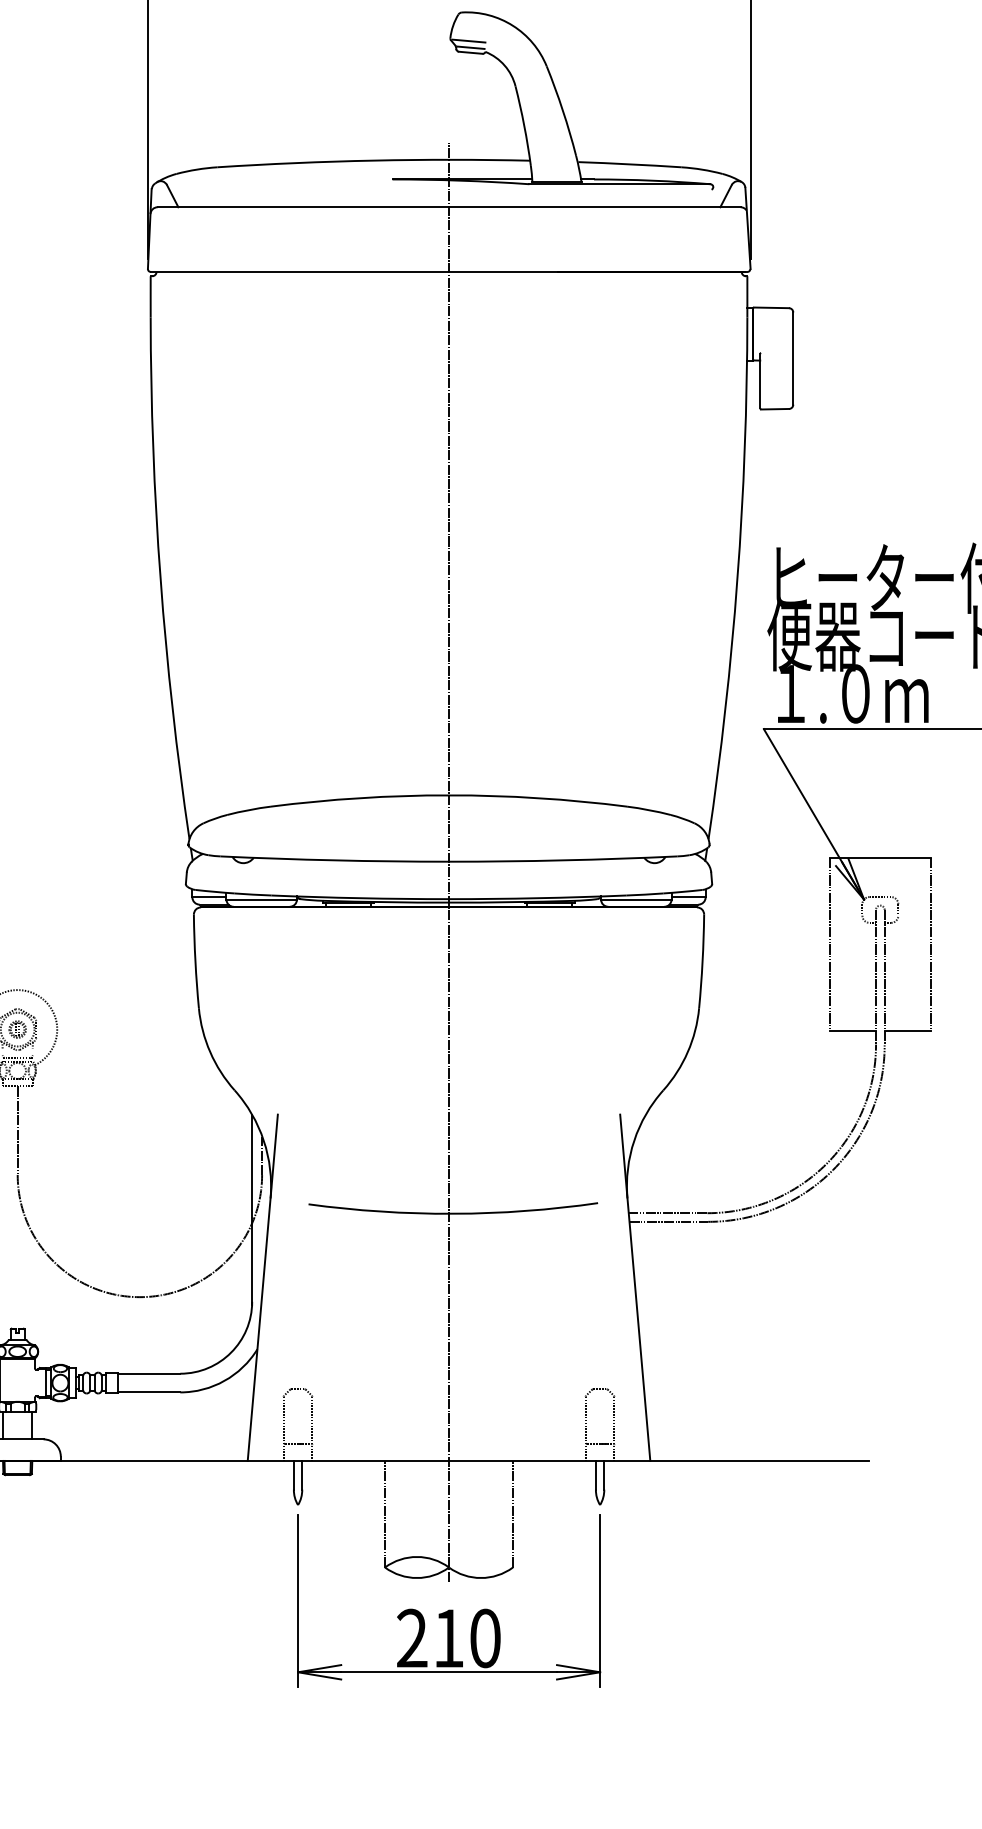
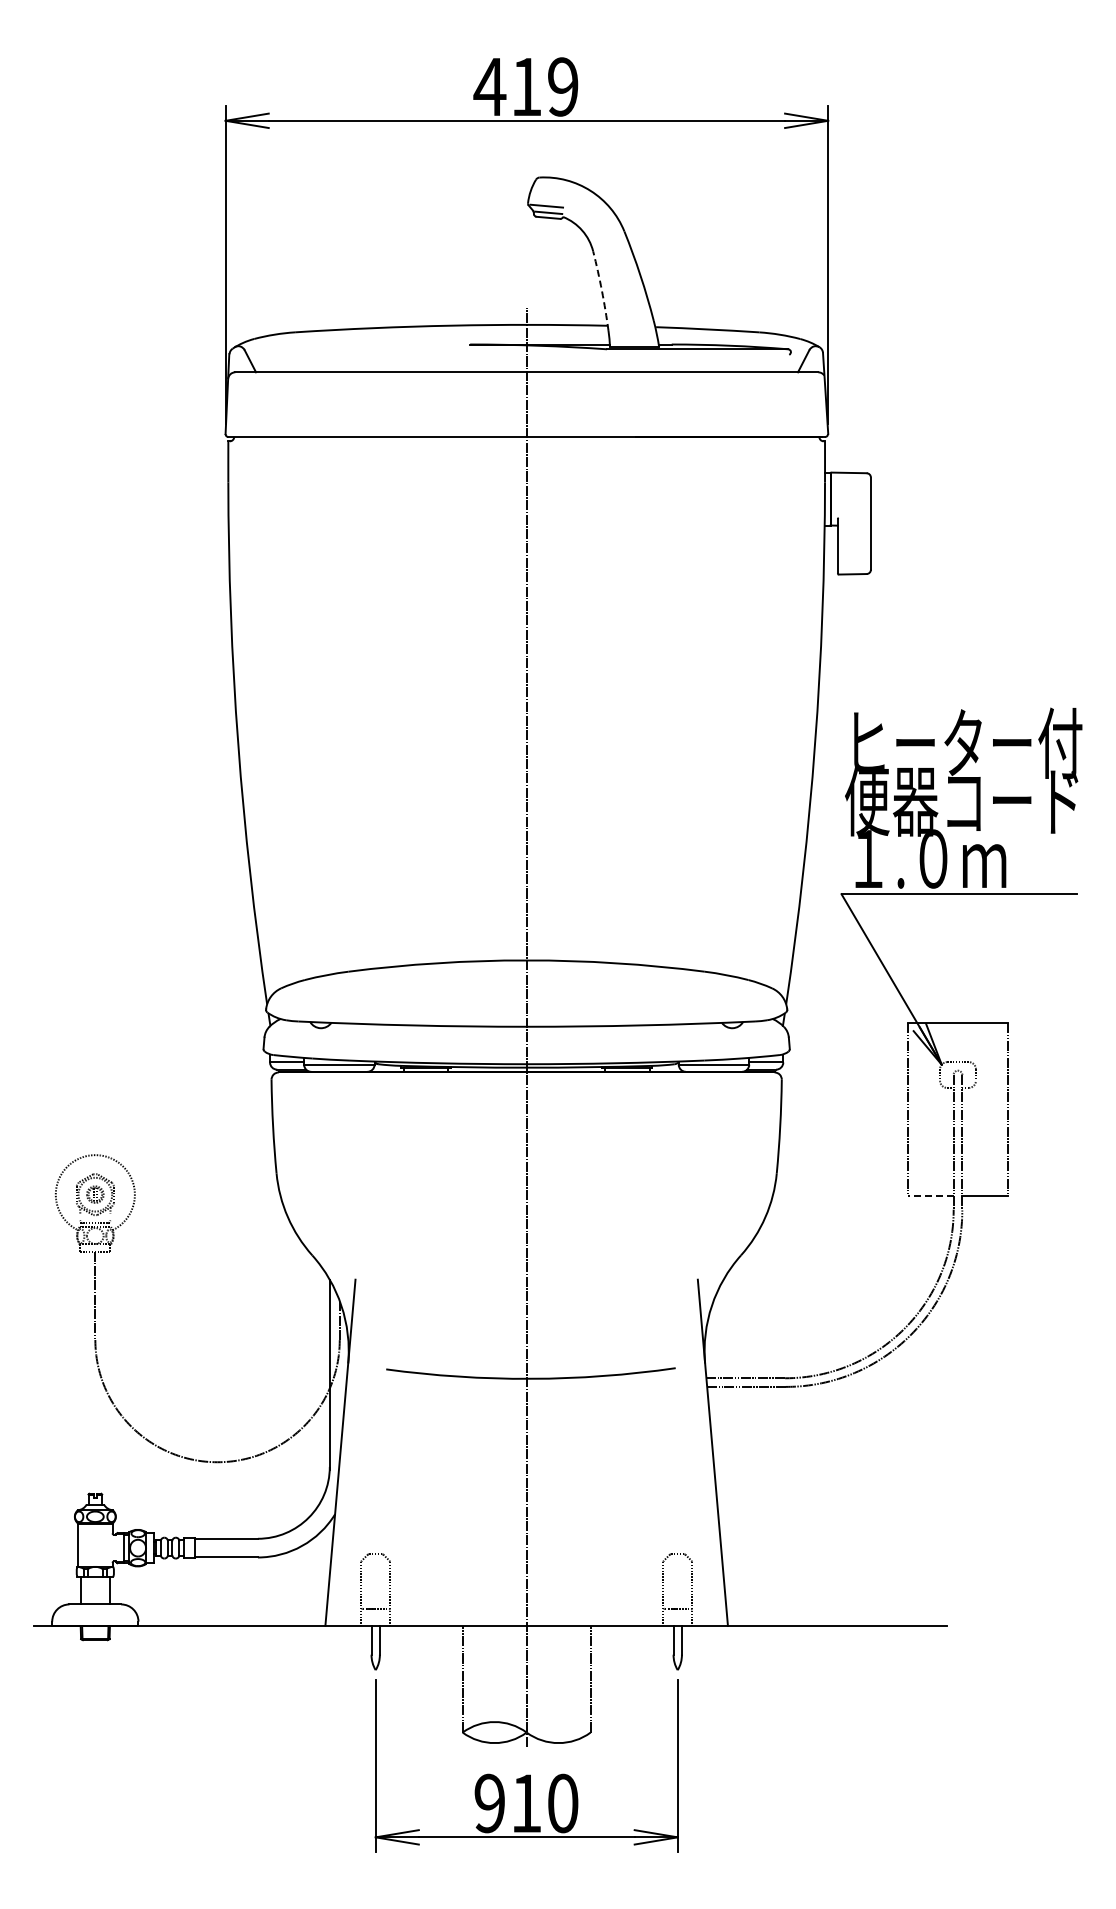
arc: (523, 125) -> (601, 290), solid -> dashed
line: (852, 1030) -> (930, 1195), solid -> dashed
text: (411, 1638) -> (489, 1803), 210 -> 910

